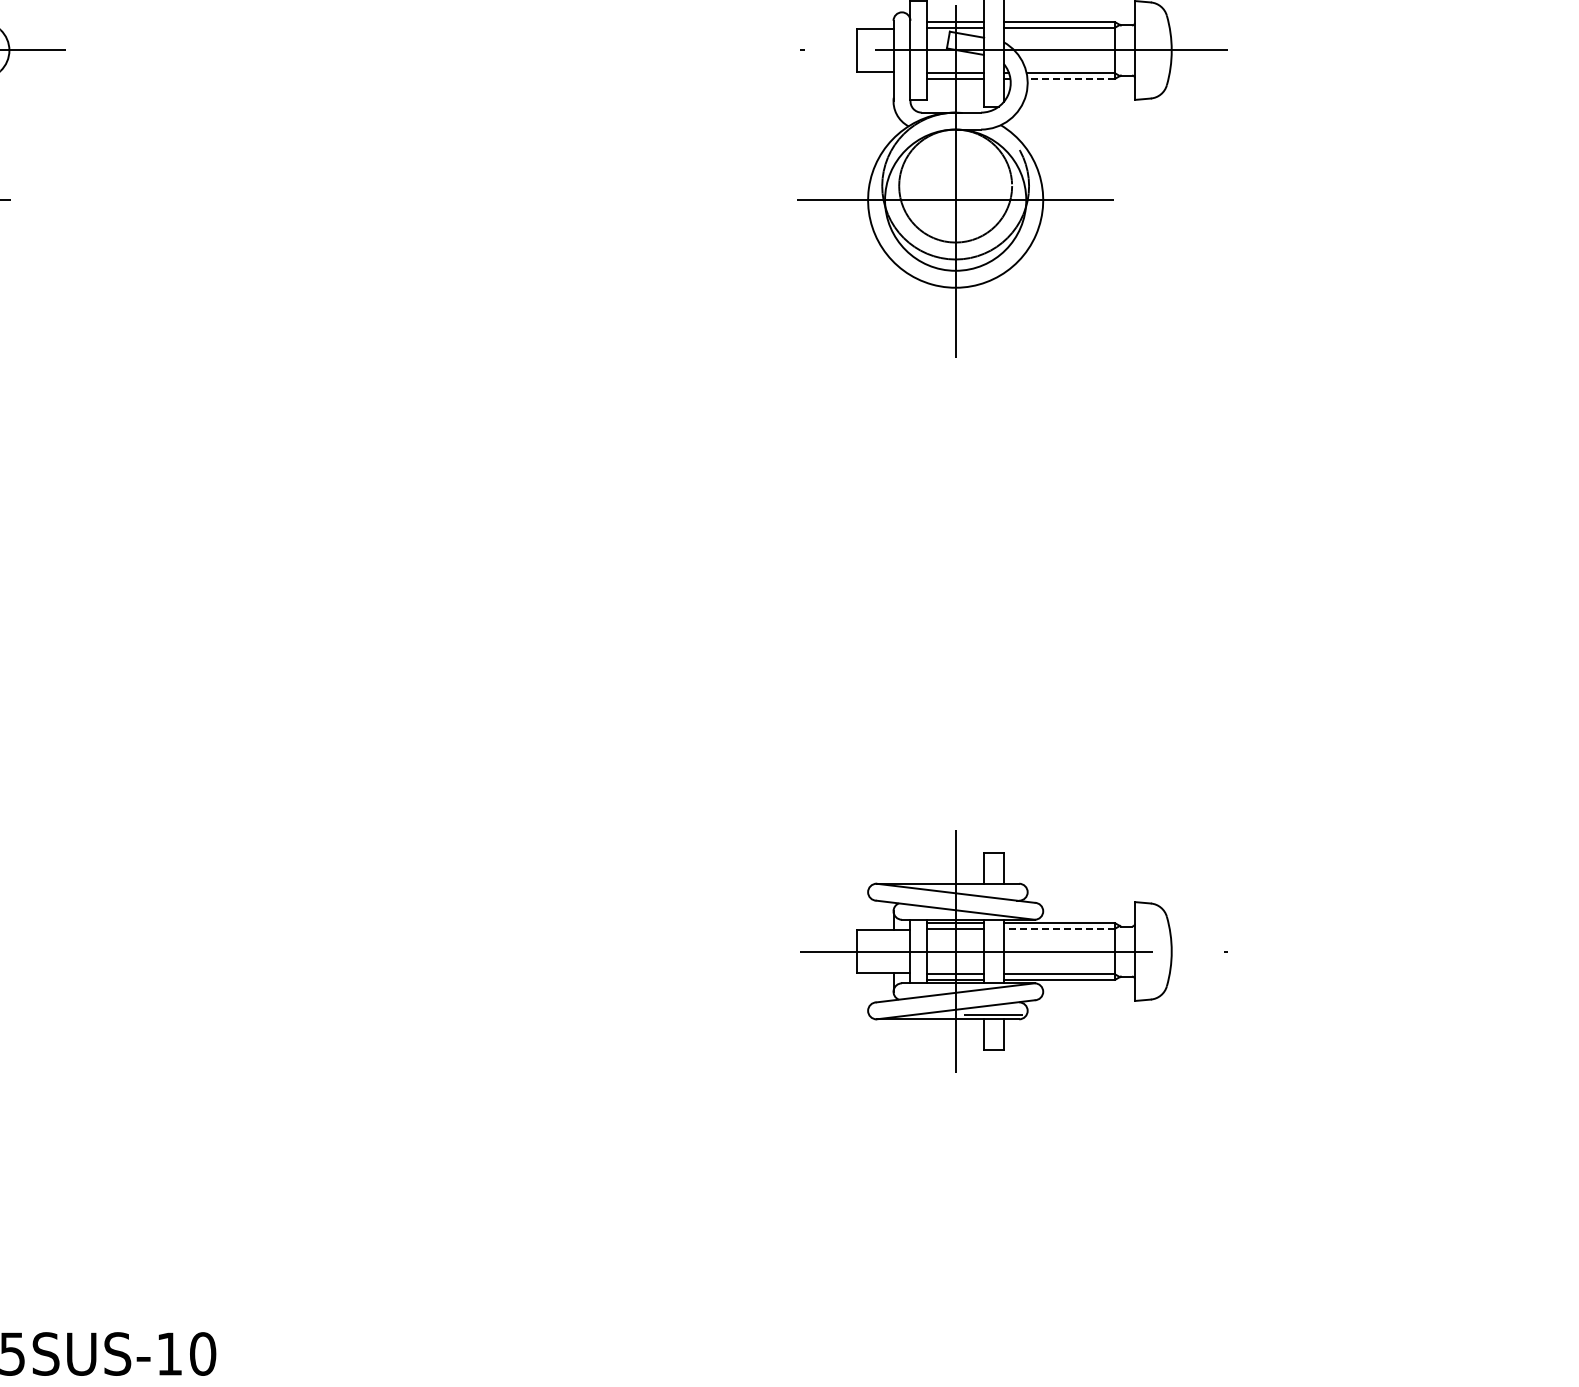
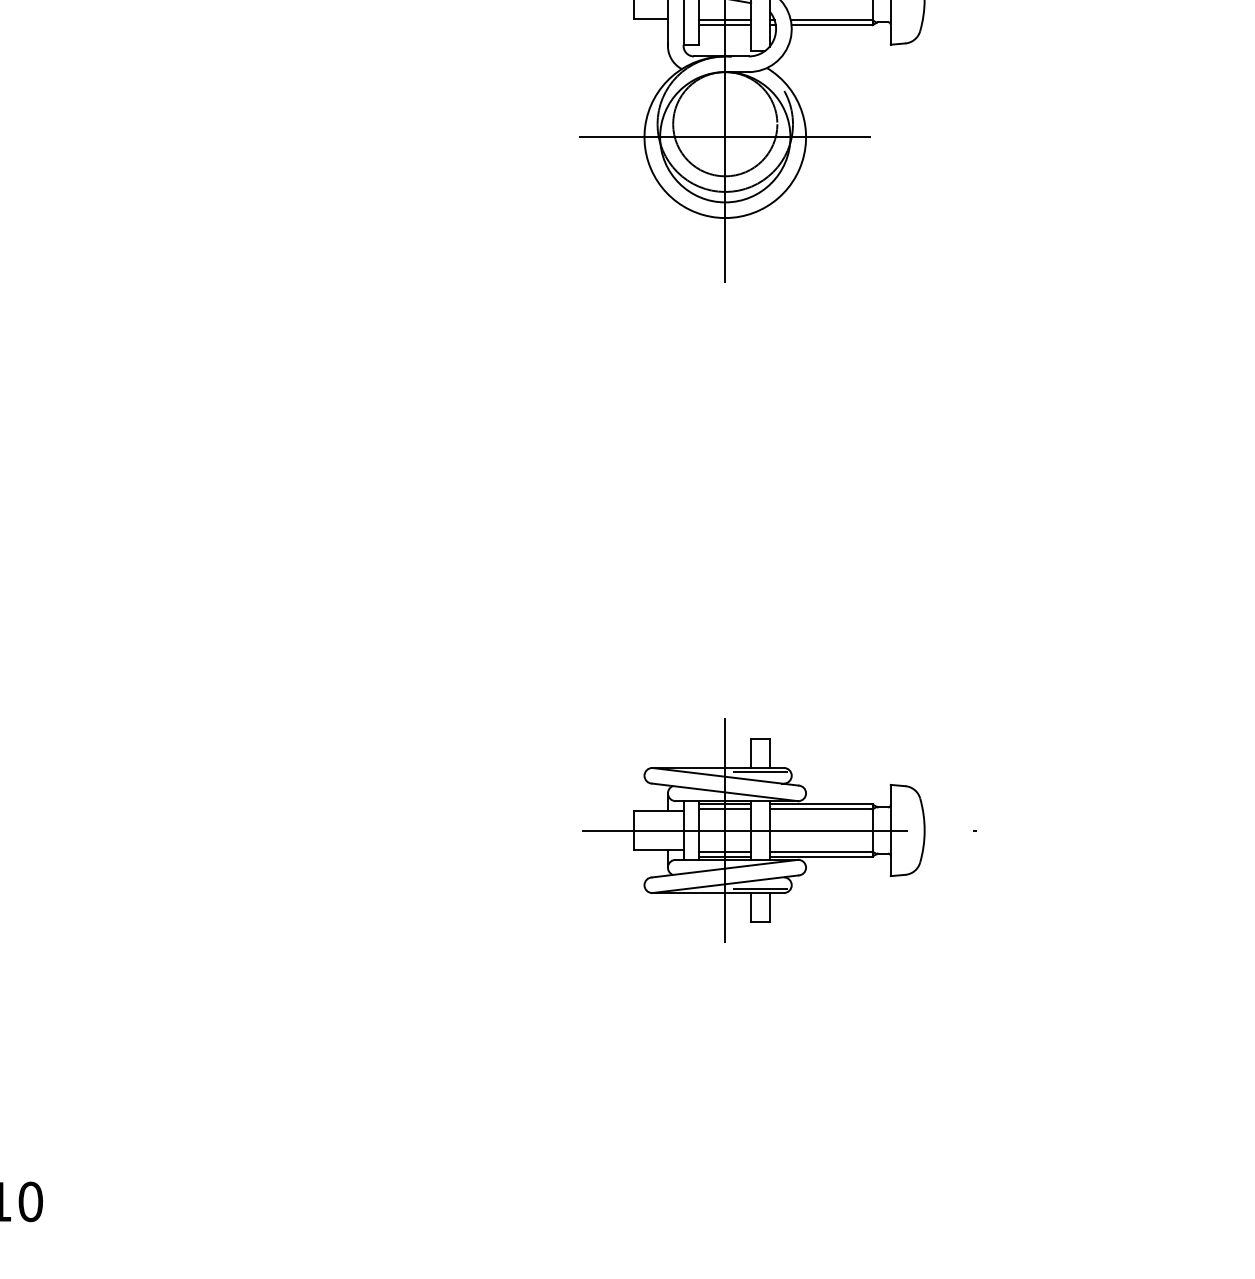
line: (1071, 78) -> (832, 24), dashed -> solid
line: (993, 887) -> (760, 771), added
line: (1059, 928) -> (821, 809), dashed -> solid

